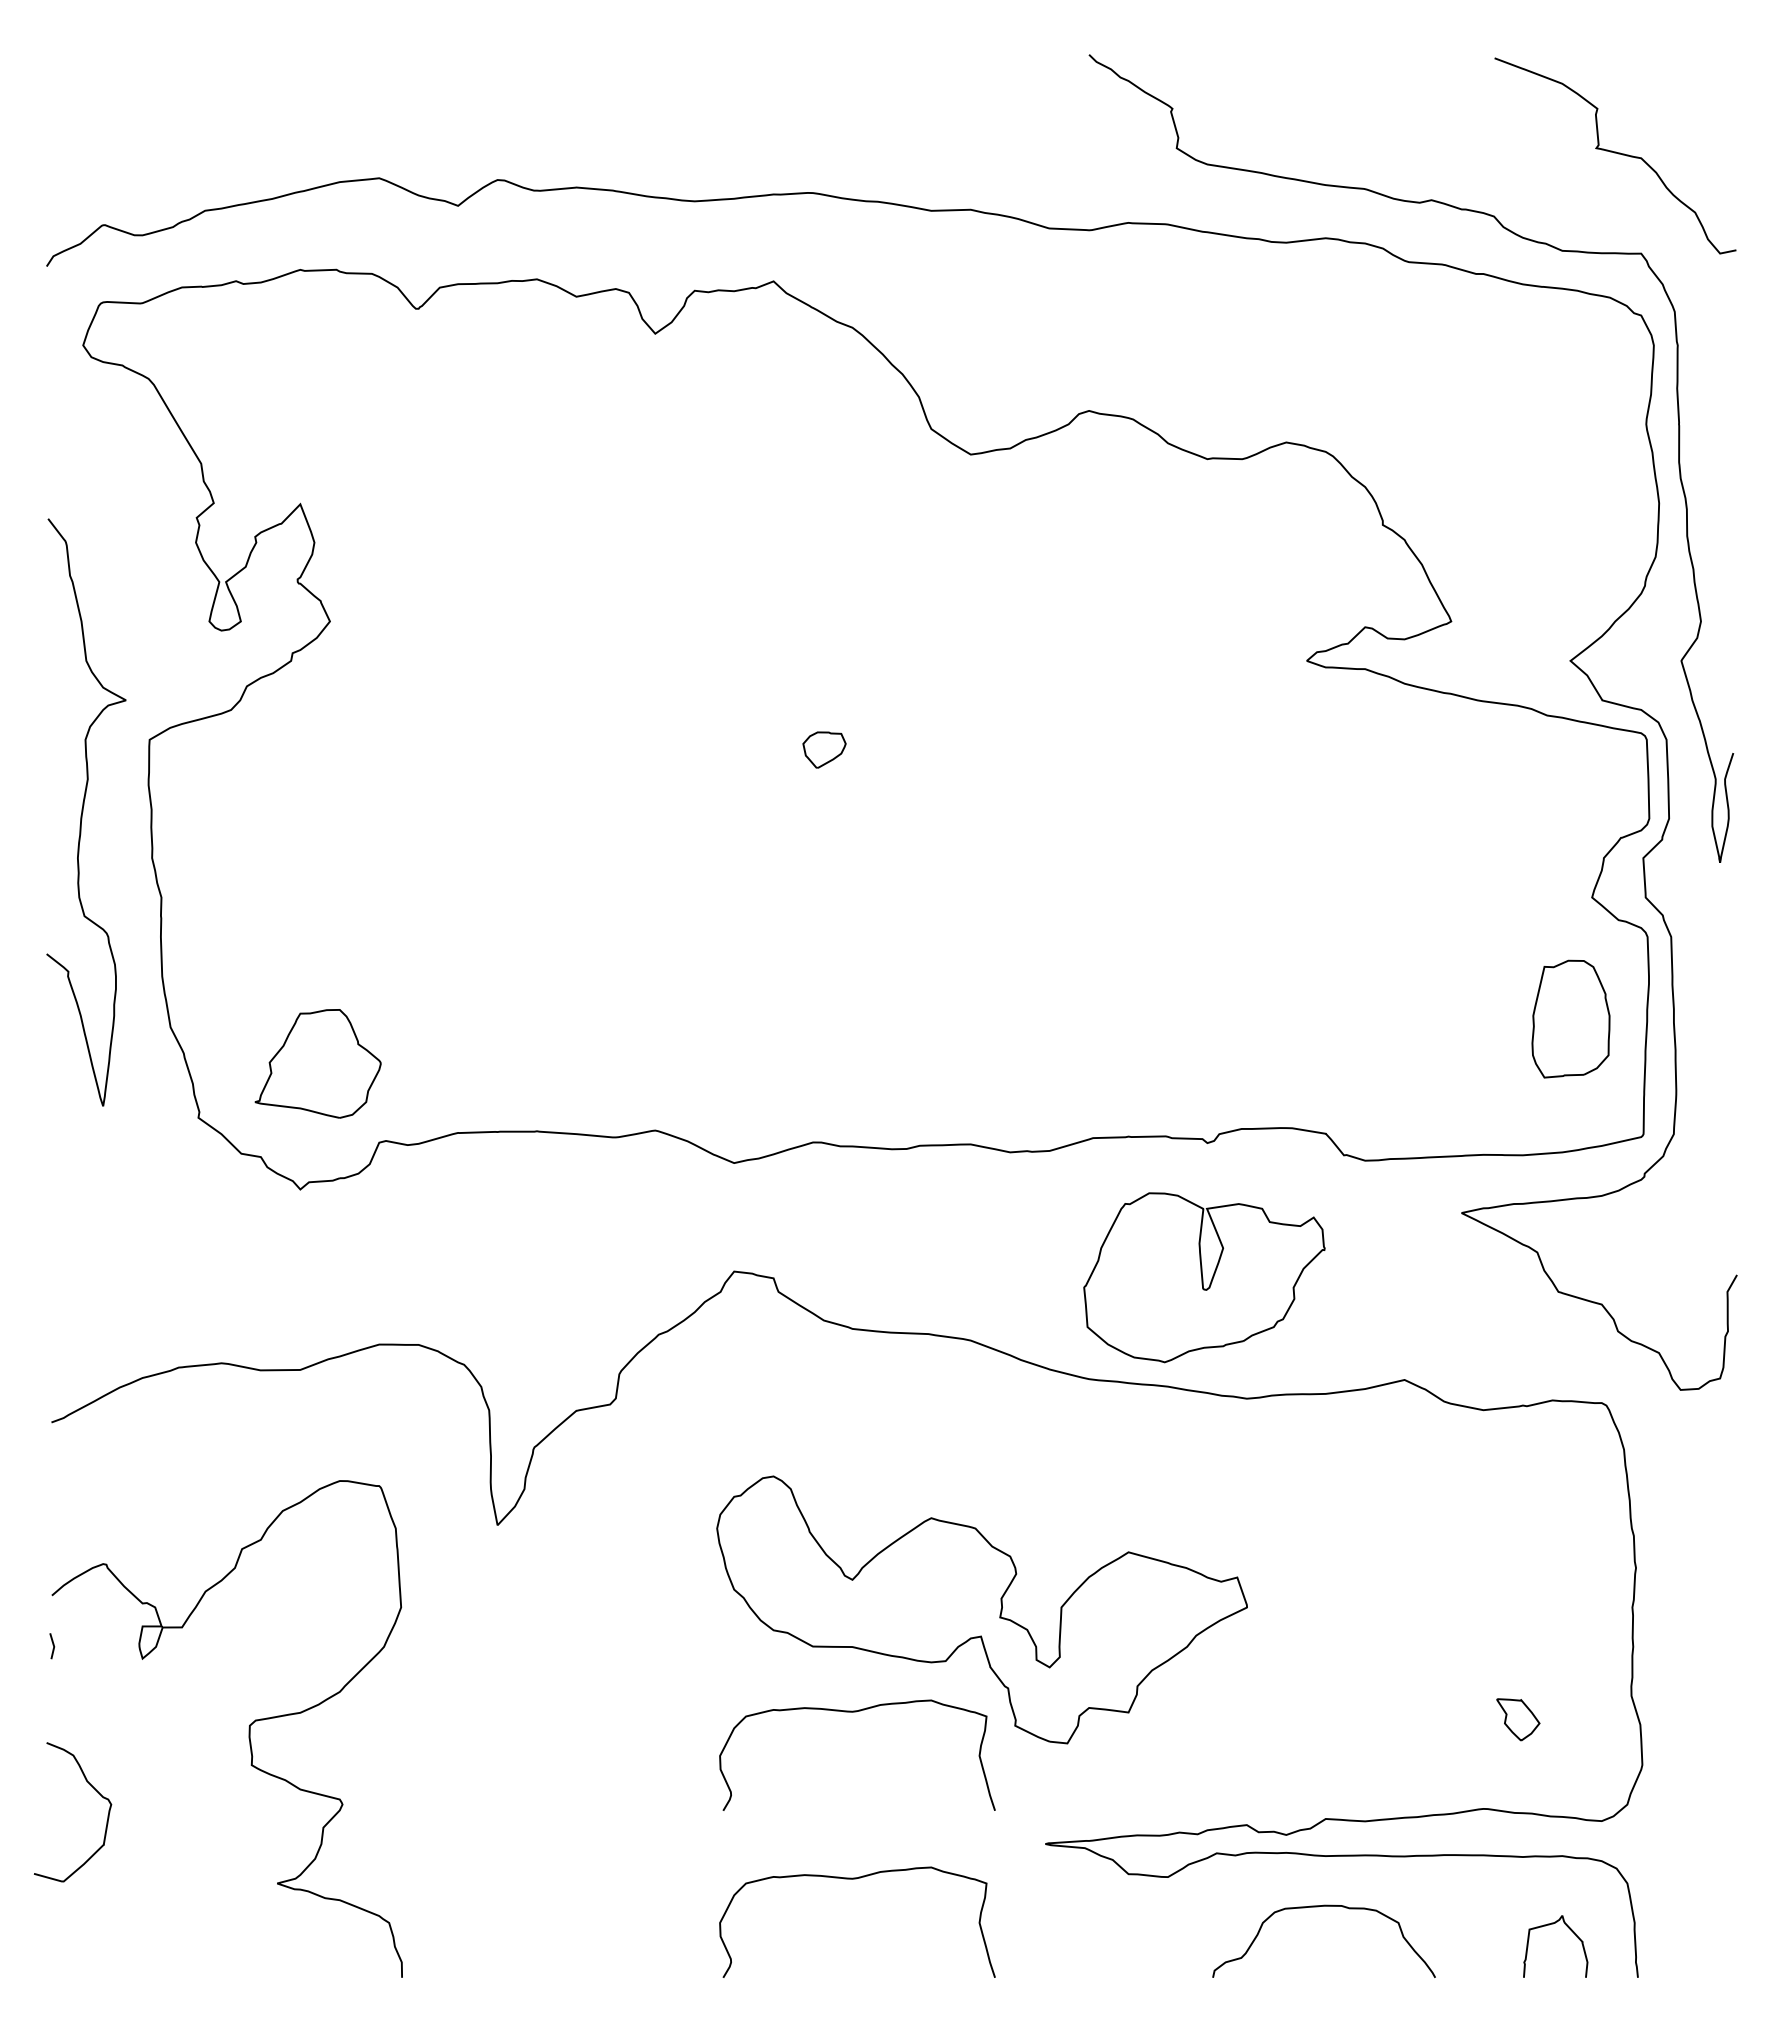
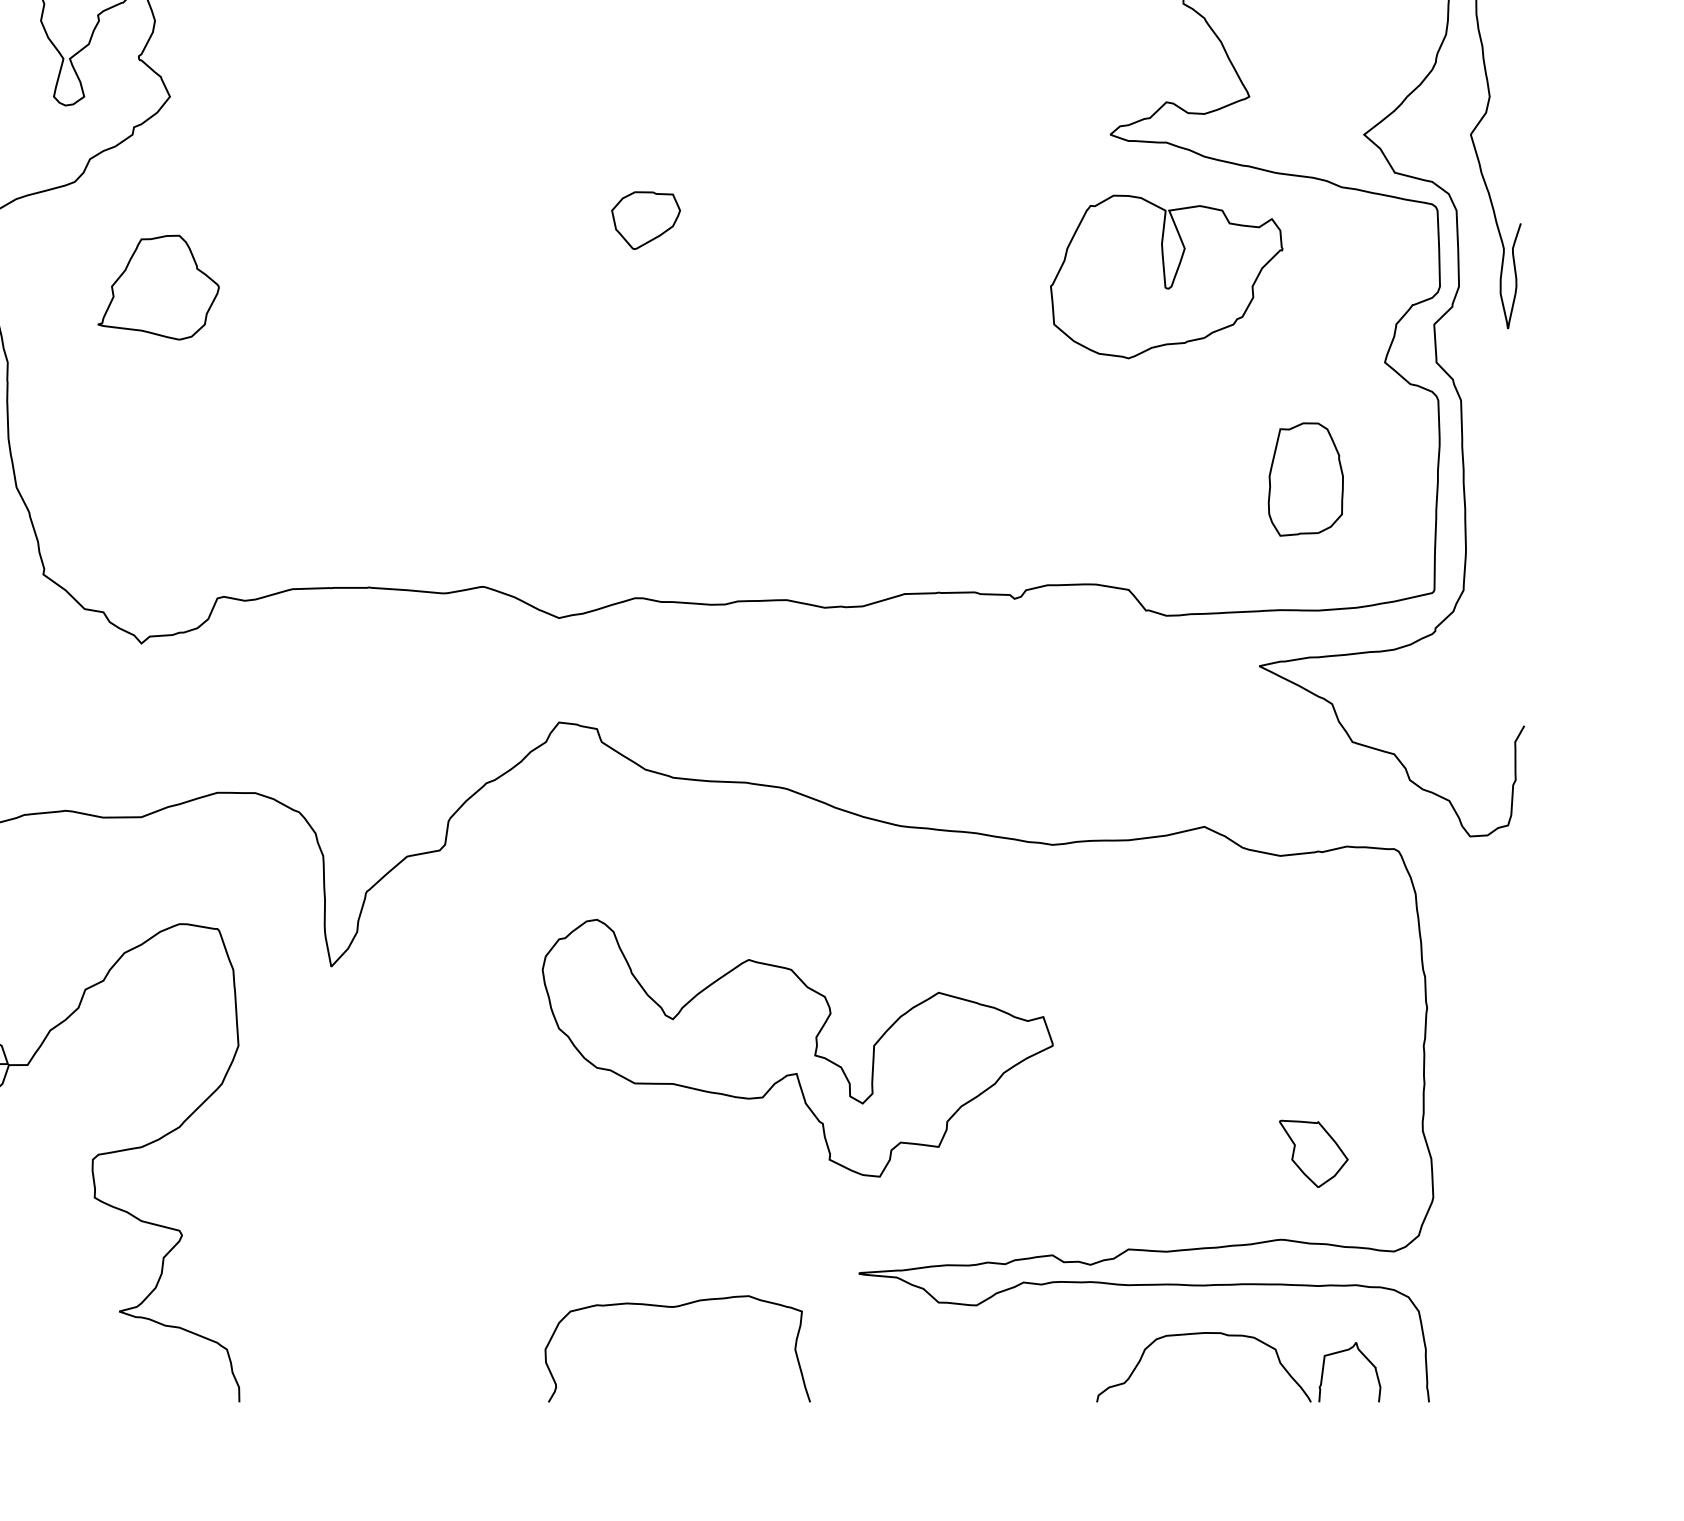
part: (824, 749) -> (646, 219), size x1.67
part: (1570, 1018) -> (1305, 478), moved
part: (317, 1063) -> (157, 287), moved
part: (1204, 1277) -> (1166, 276), moved
curve: (856, 1712) -> (676, 1146), removed
part: (1518, 1719) -> (1314, 1153), size x1.67
curve: (1318, 1907) -> (1198, 1334), moved

